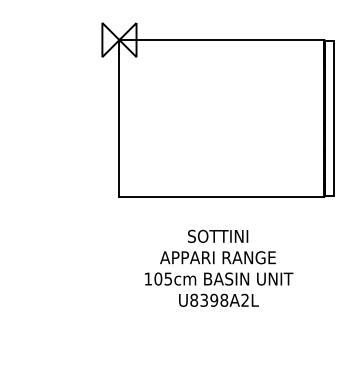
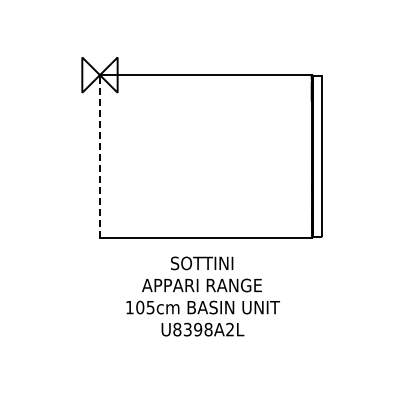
line: (118, 117) -> (99, 155), solid -> dashed
text: (218, 268) -> (202, 296), moved

